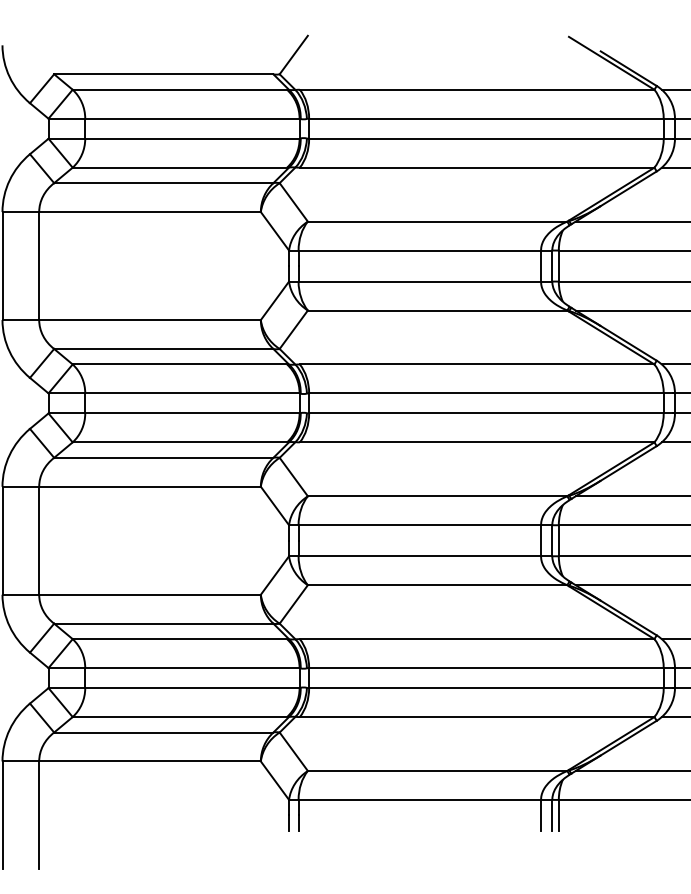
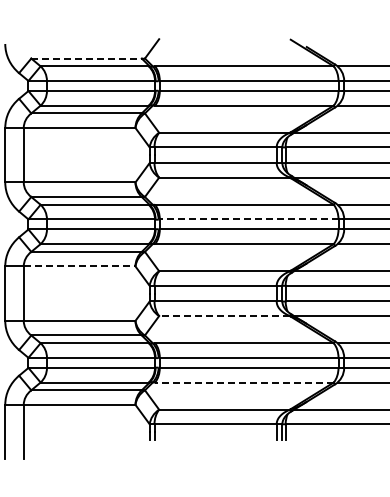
line: (165, 74) -> (87, 58), solid -> dashed
line: (485, 393) -> (248, 219), solid -> dashed
line: (149, 486) -> (79, 266), solid -> dashed
line: (437, 586) -> (224, 316), solid -> dashed
line: (475, 717) -> (243, 382), solid -> dashed

